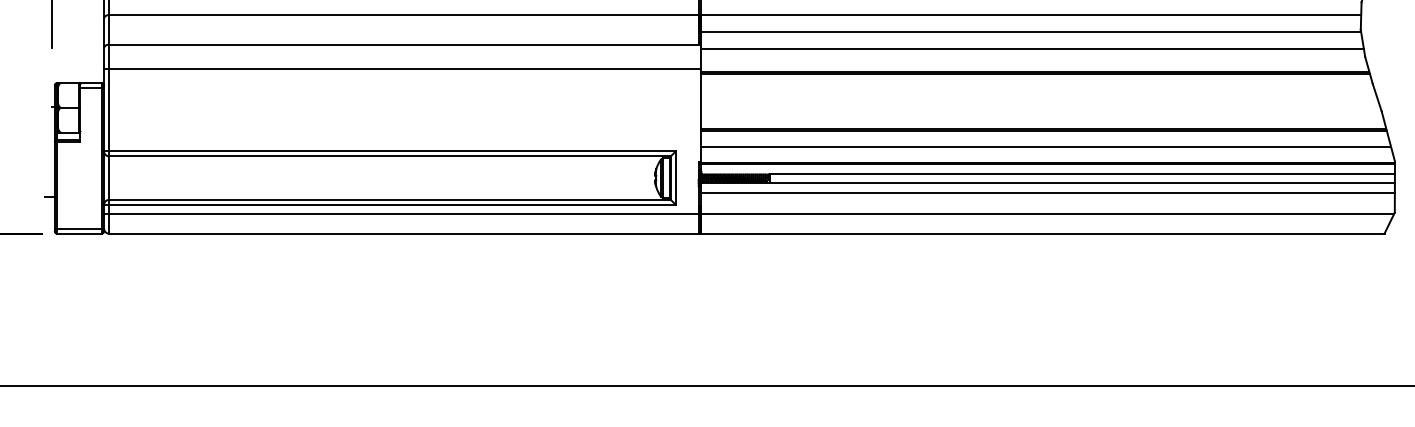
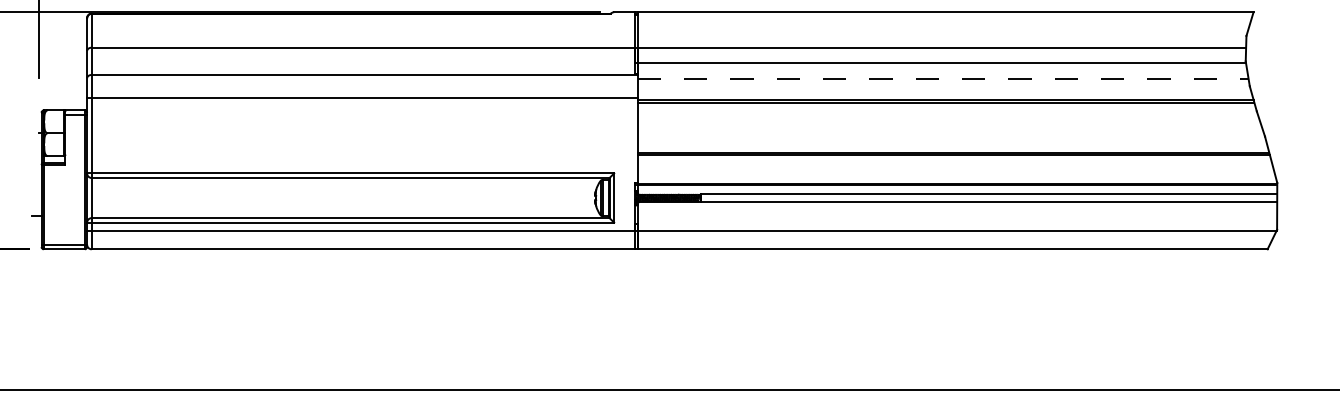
line: (1032, 49) -> (943, 79), solid -> dashed
line: (1045, 147) -> (955, 169), removed
line: (1048, 192) -> (957, 211), removed

